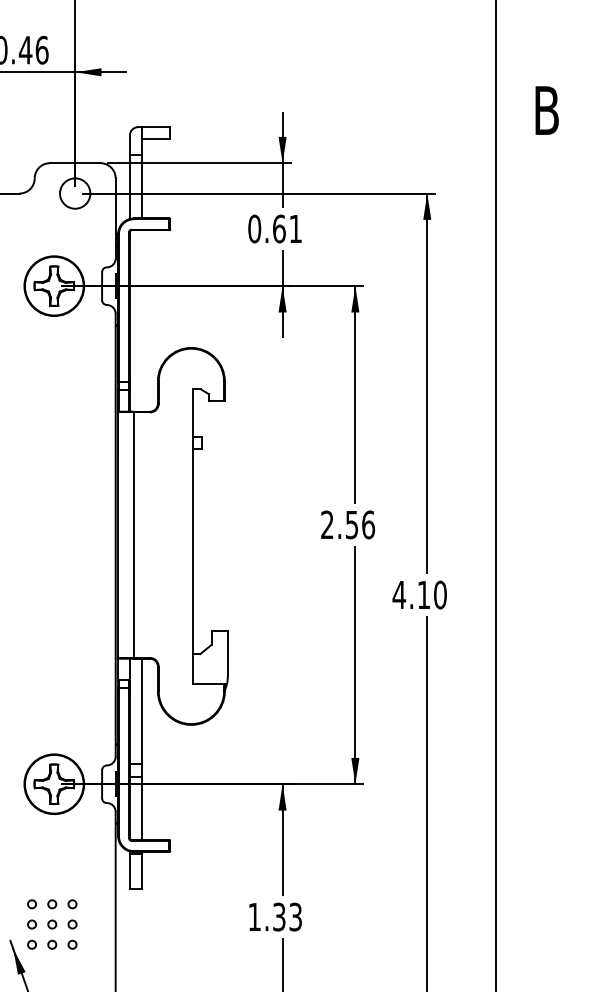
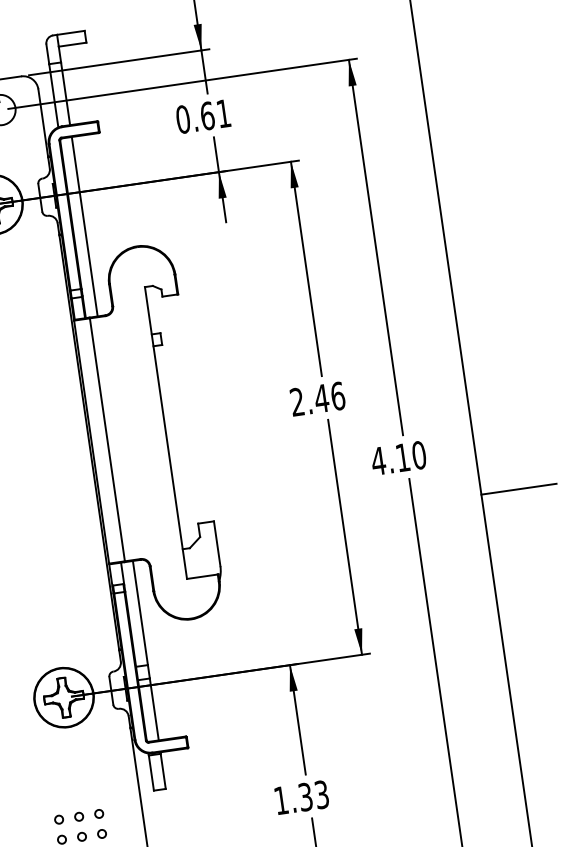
line: (141, 320) -> (84, 226), added
text: (351, 525) -> (321, 399), 2.56 -> 2.46
line: (534, 642) -> (519, 488), added

